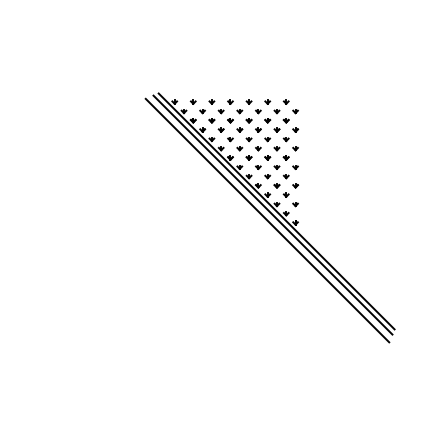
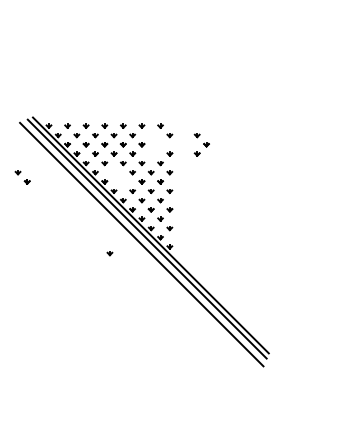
part: (281, 120) -> (201, 144), moved
part: (244, 153) -> (22, 177), moved
part: (235, 229) -> (109, 253), added

